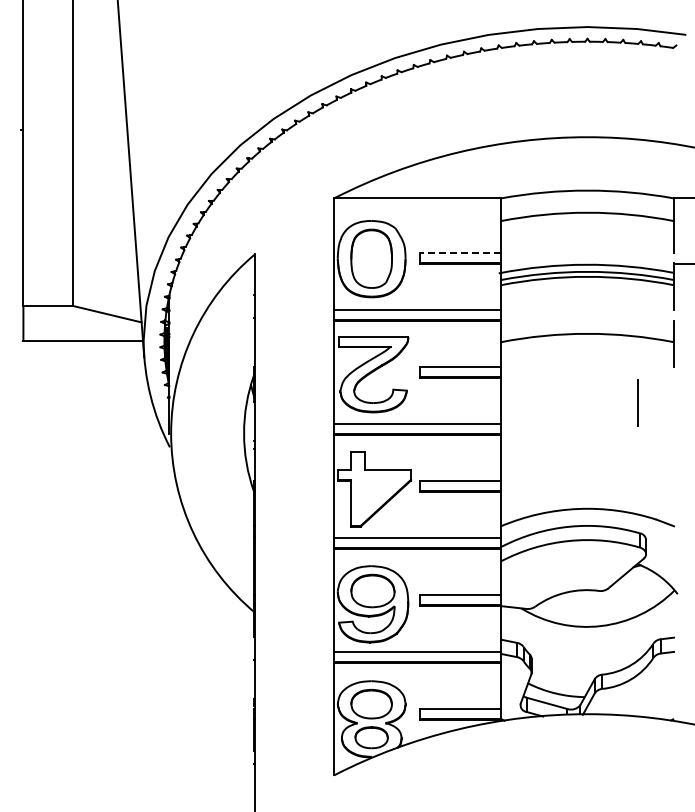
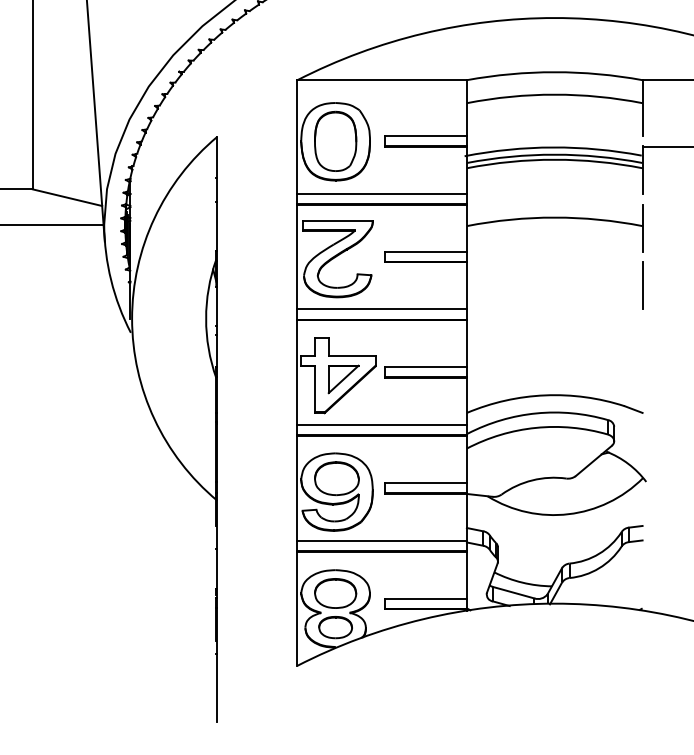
line: (460, 253) -> (425, 136), dashed -> solid
line: (637, 402) -> (641, 285), moved
part: (379, 492) -> (343, 378), added

